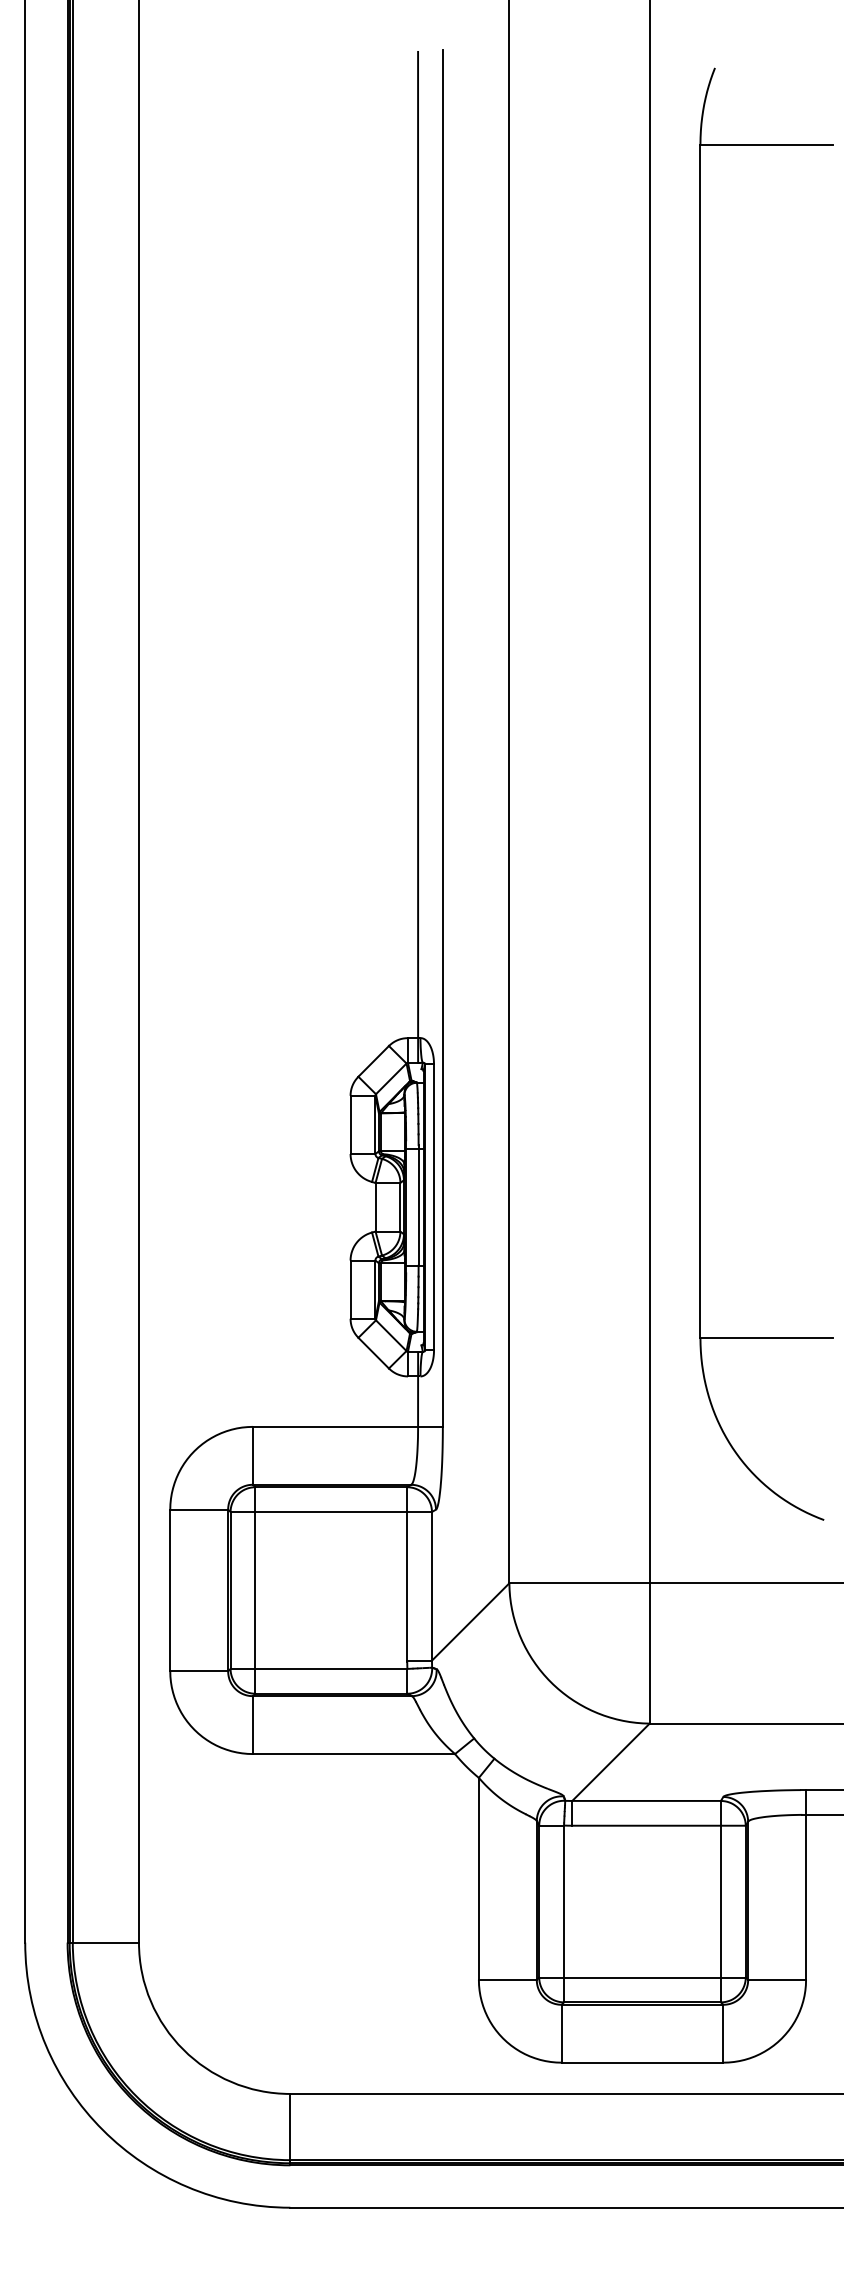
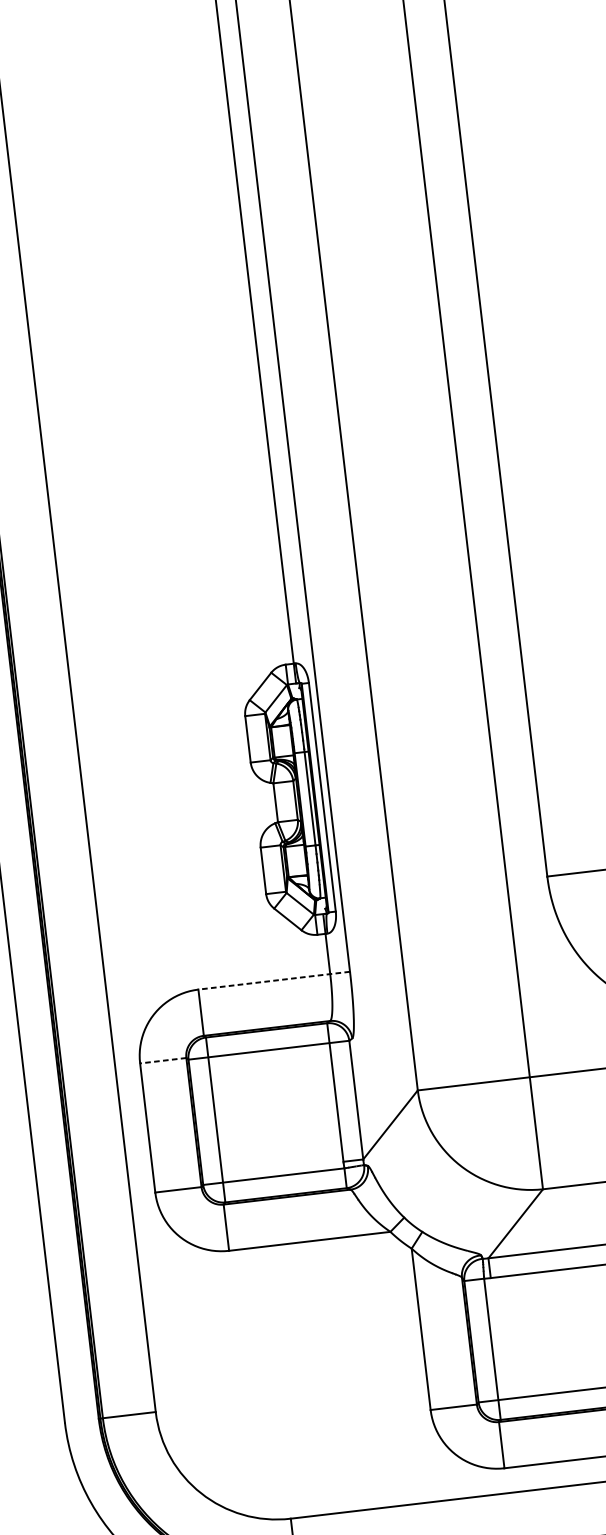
line: (347, 1426) -> (273, 980), solid -> dashed
line: (199, 1509) -> (163, 1060), solid -> dashed

